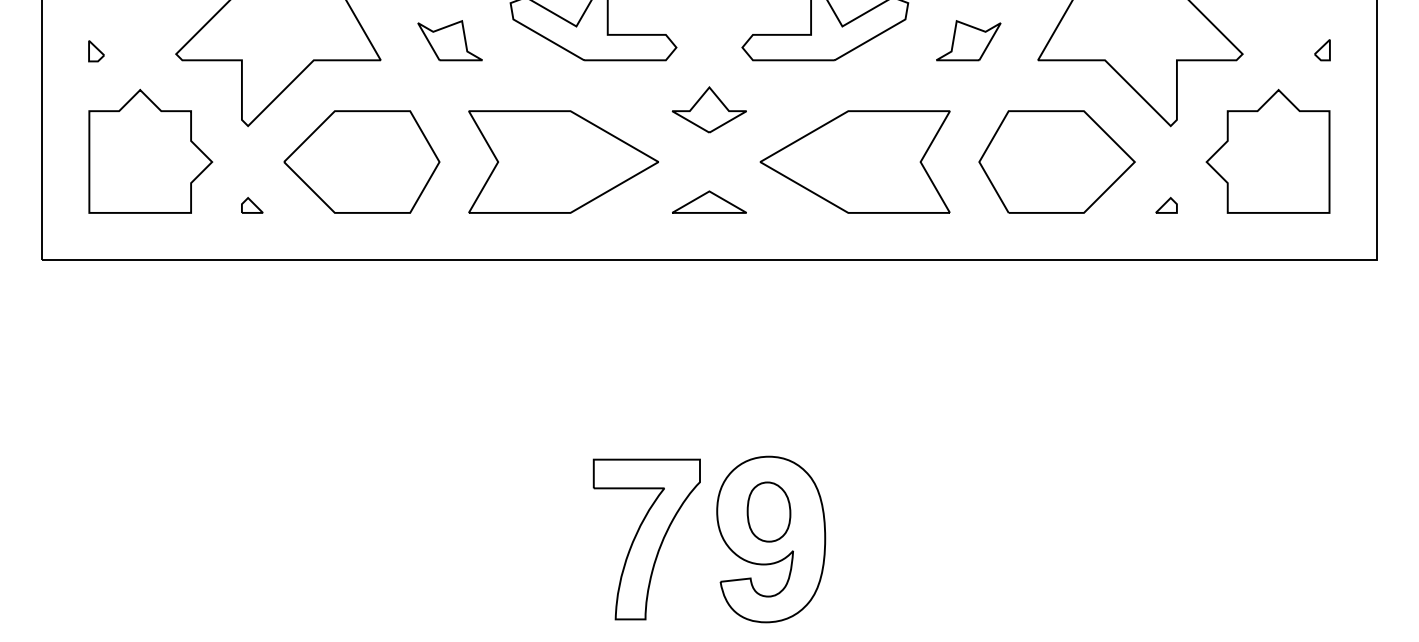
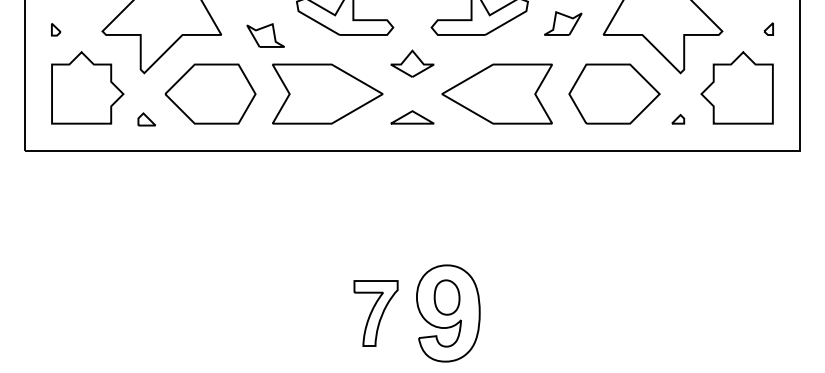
part: (449, 40) -> (265, 35), moved
part: (251, 204) -> (146, 118), size x1.4
part: (645, 539) -> (375, 313), size x0.7

